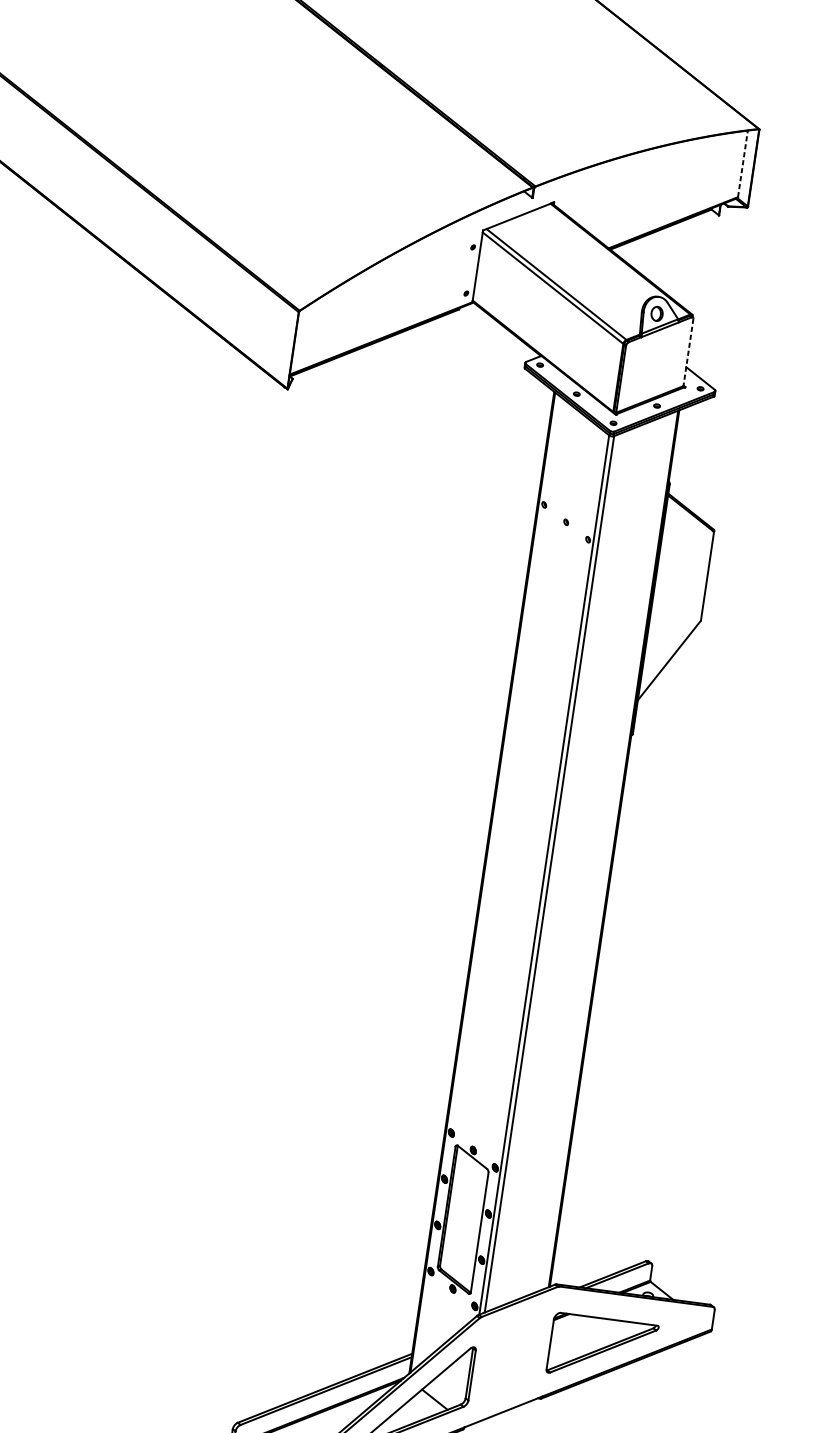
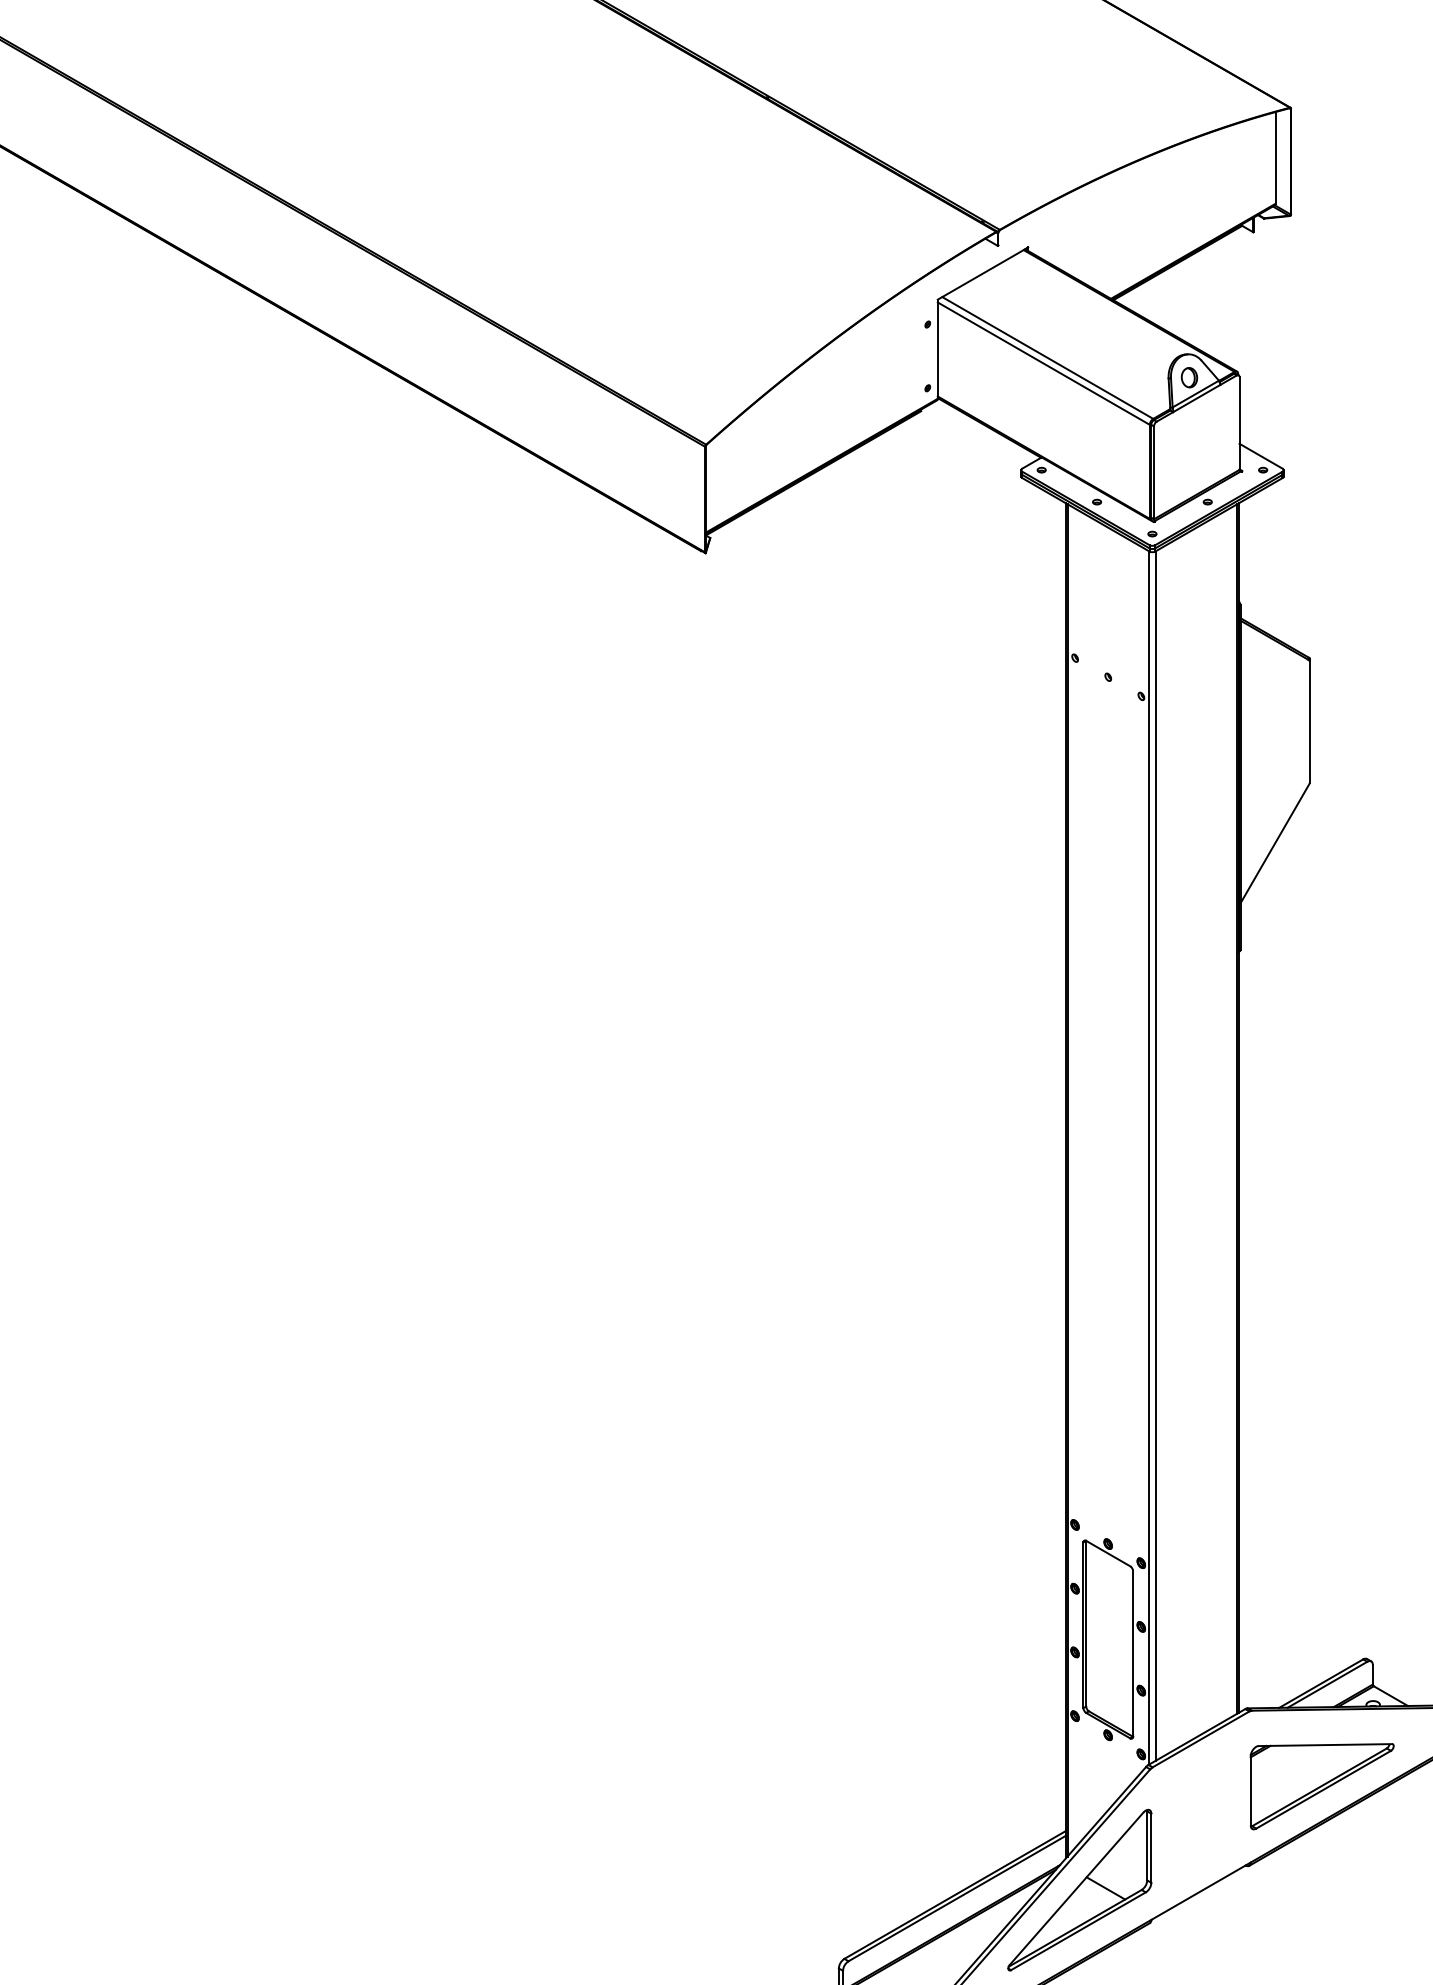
line: (742, 163) -> (1275, 157), dashed -> solid
line: (688, 353) -> (1239, 424), dashed -> solid

